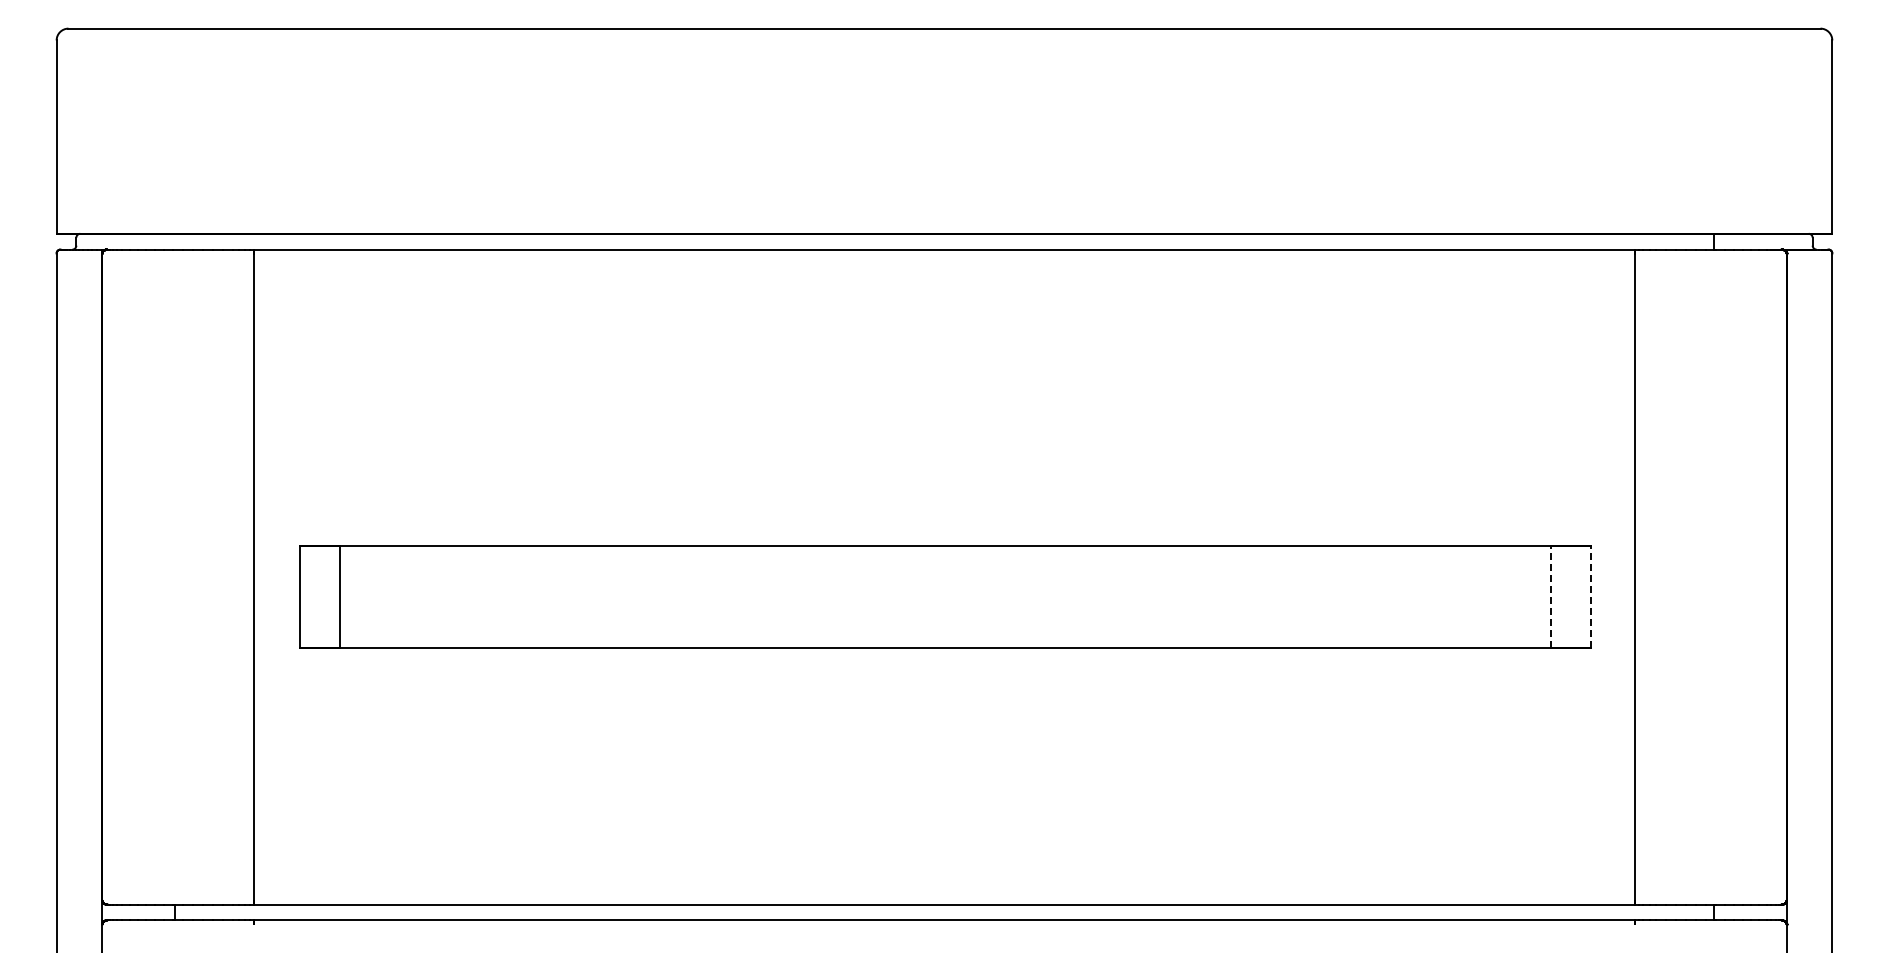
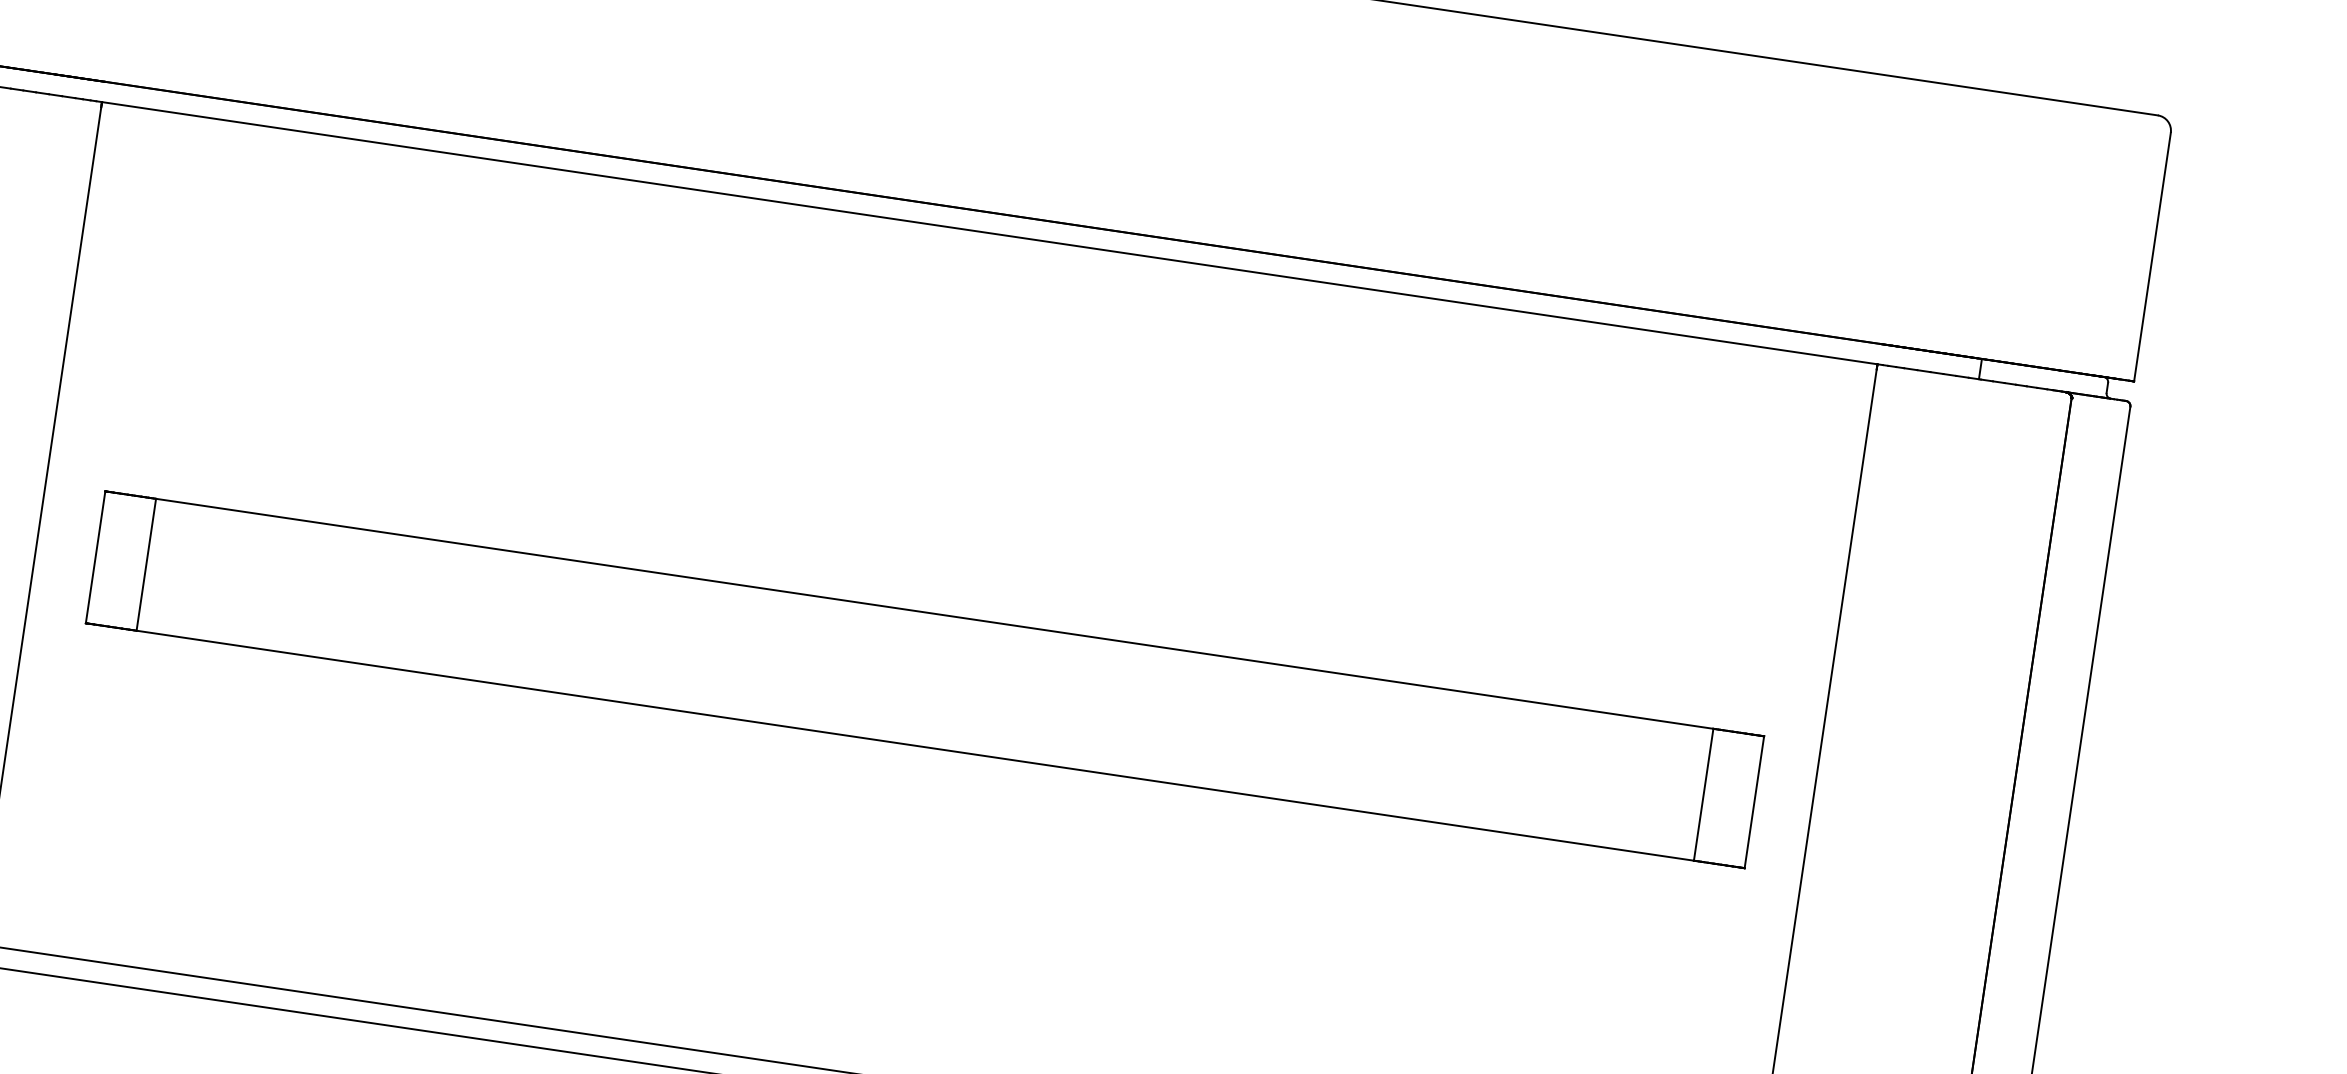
line: (1551, 596) -> (1704, 794), dashed -> solid
line: (1590, 596) -> (1754, 801), dashed -> solid

